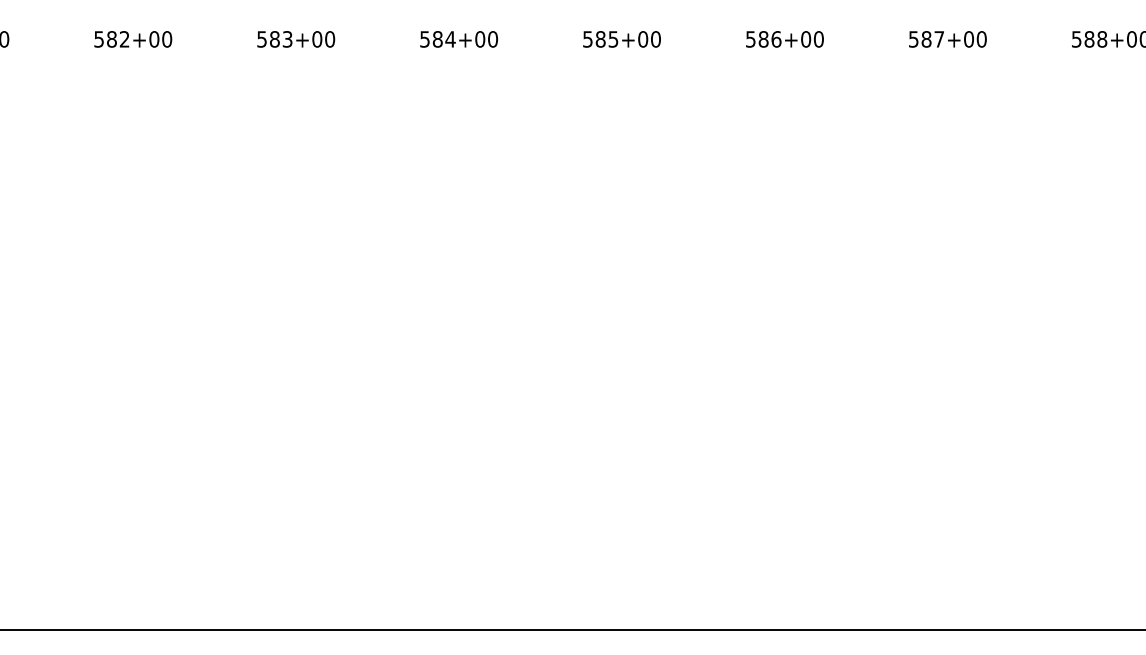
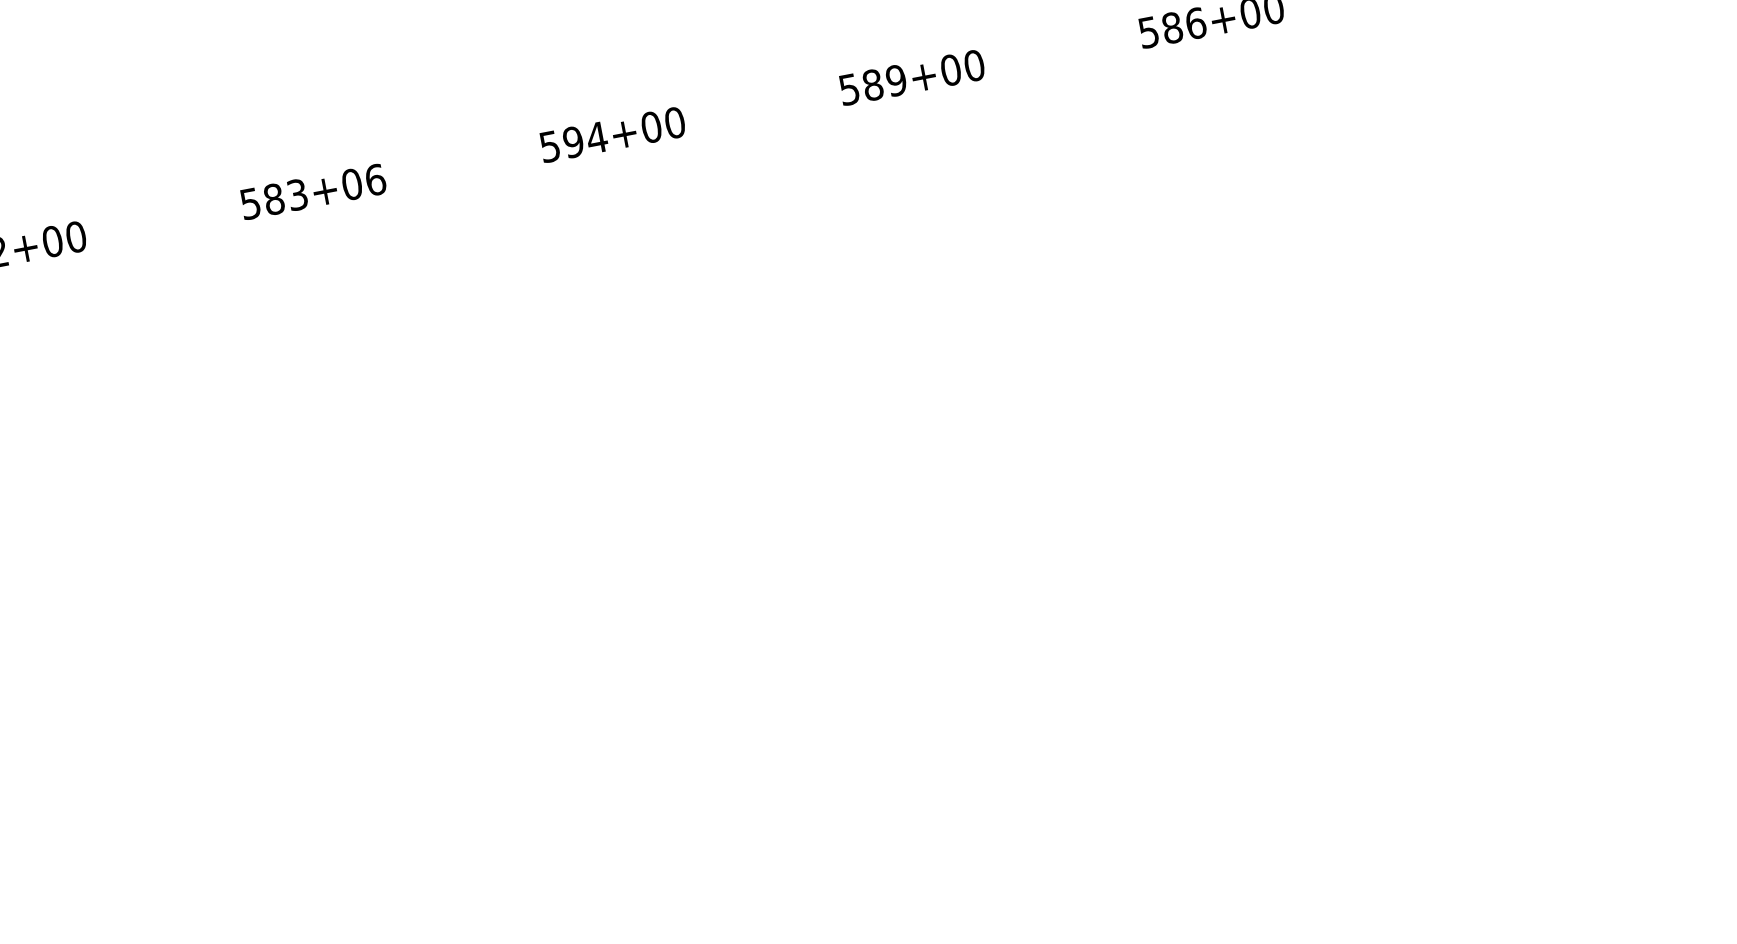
text: (330, 39) -> (376, 180), 583+00 -> 583+06
text: (437, 39) -> (573, 142), 584+00 -> 594+00
text: (613, 39) -> (896, 80), 585+00 -> 589+00

